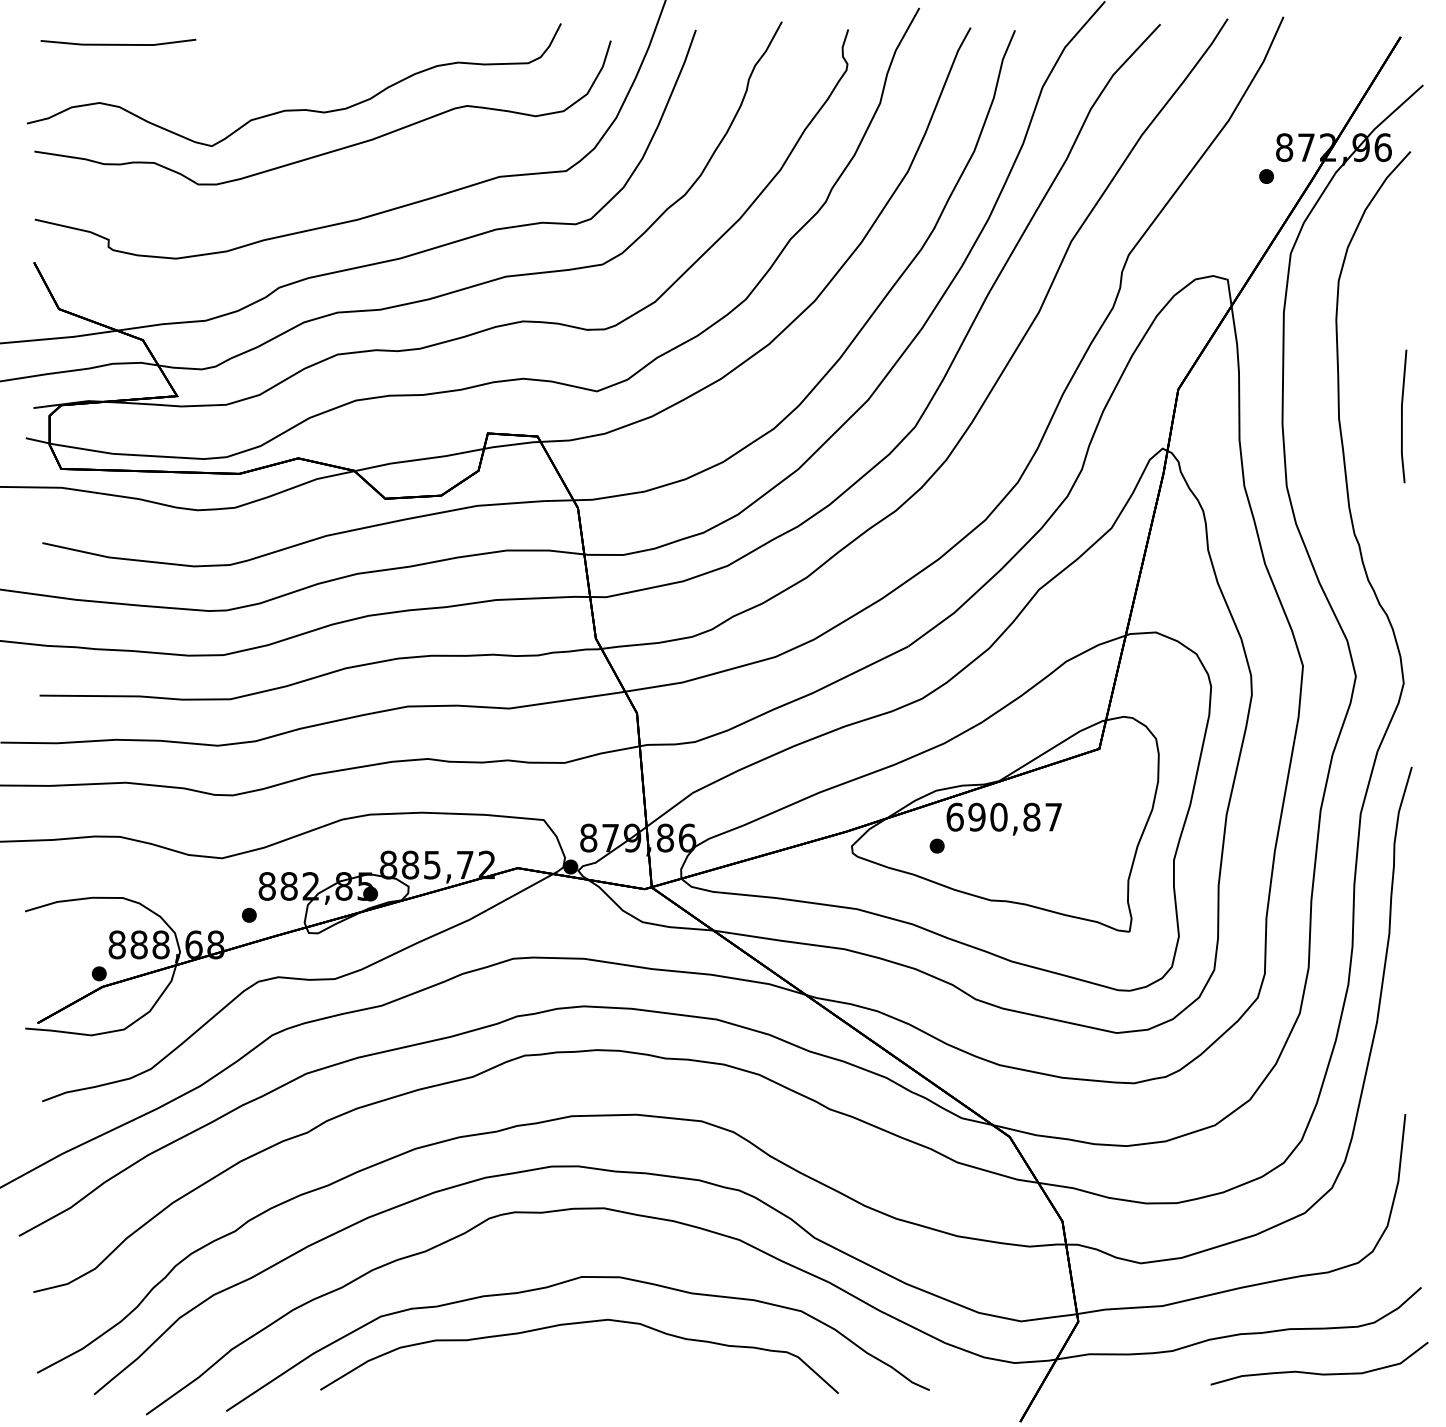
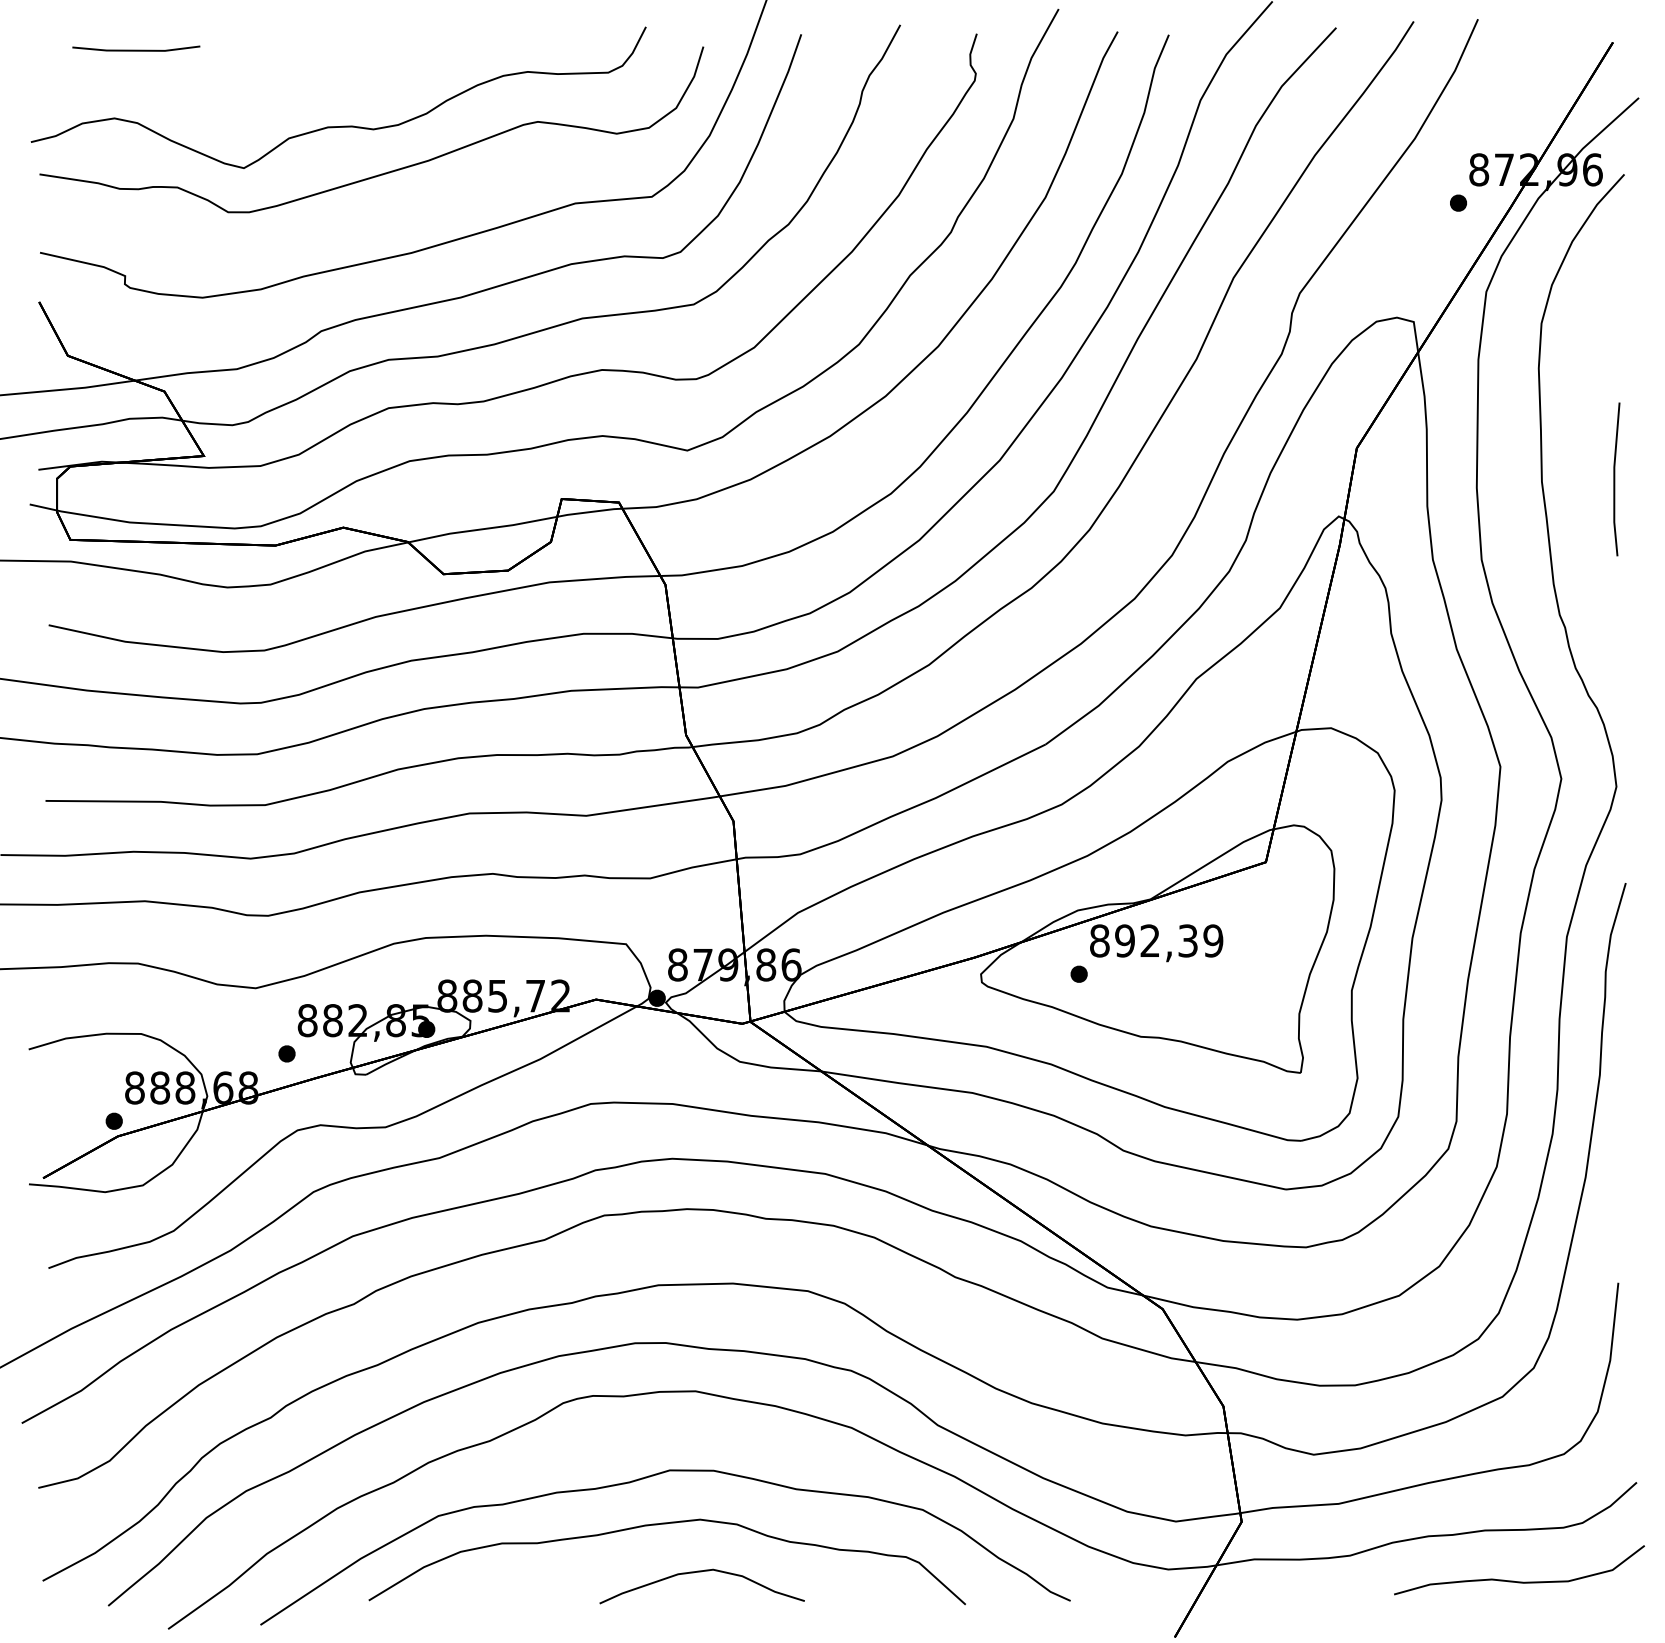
part: (118, 42) -> (136, 48), size x0.71
text: (1004, 816) -> (1156, 940), 690,87 -> 892,39
curve: (609, 1365) -> (701, 1572), added

